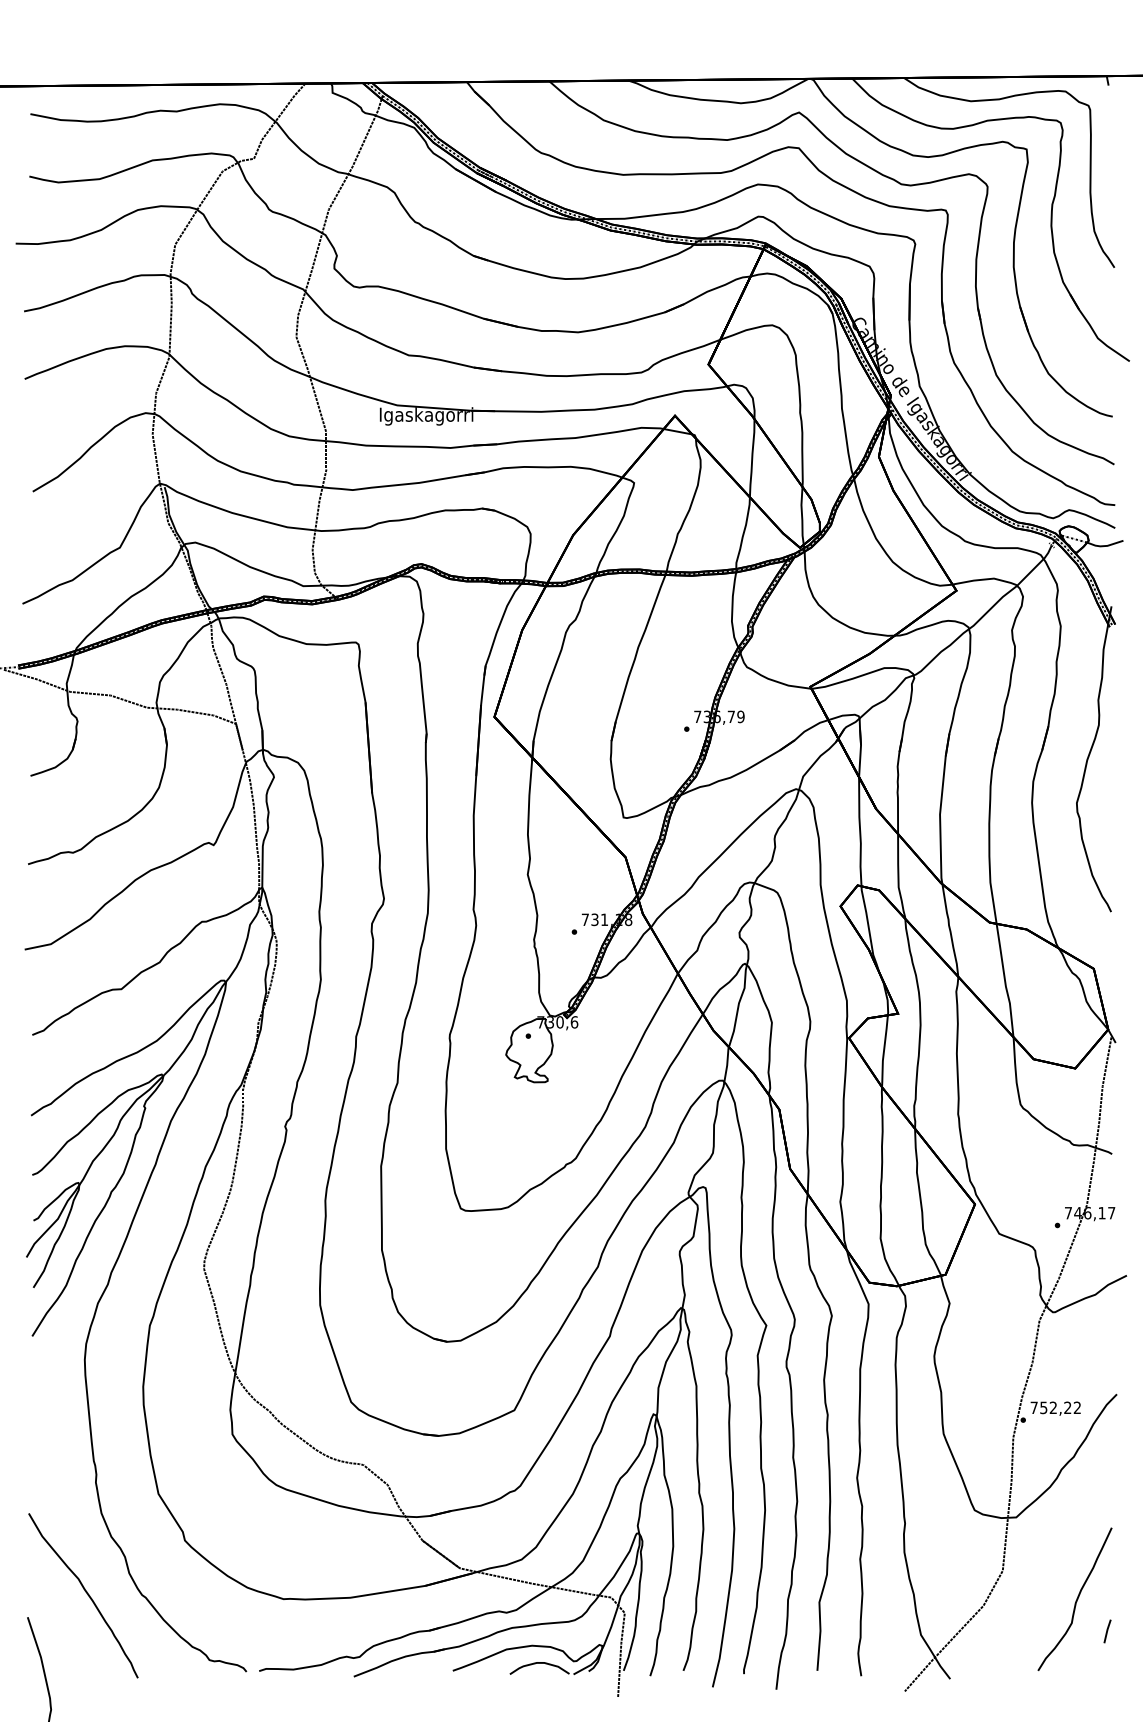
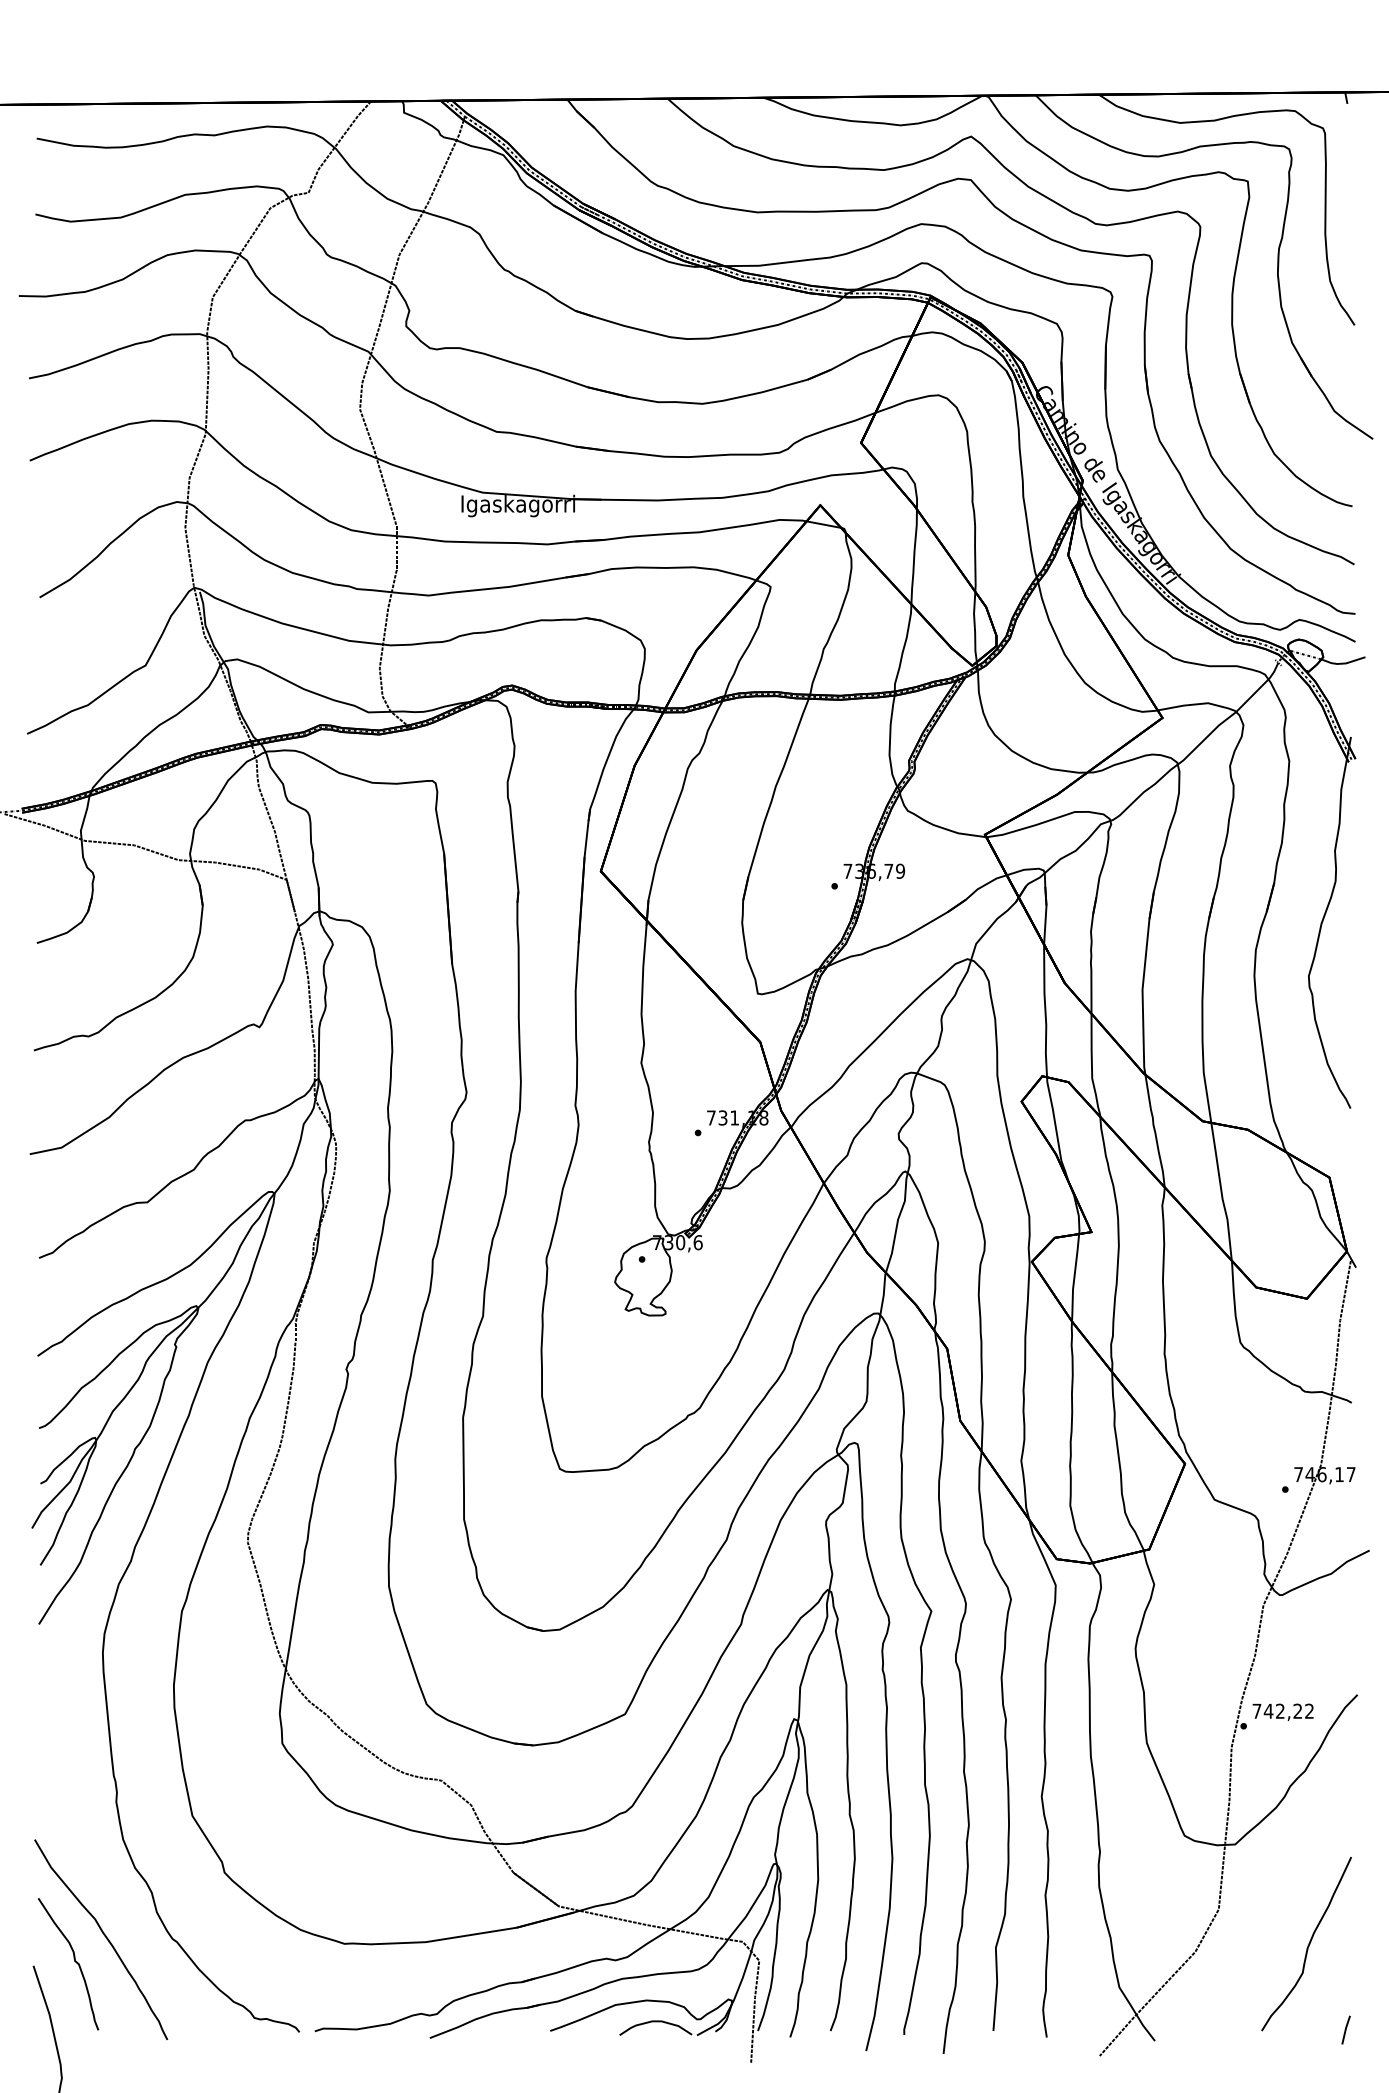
text: (1043, 1407) -> (1268, 1710), 752,22 -> 742,22
curve: (61, 1613) -> (74, 1961), added
line: (1107, 1630) -> (1345, 2029), moved

